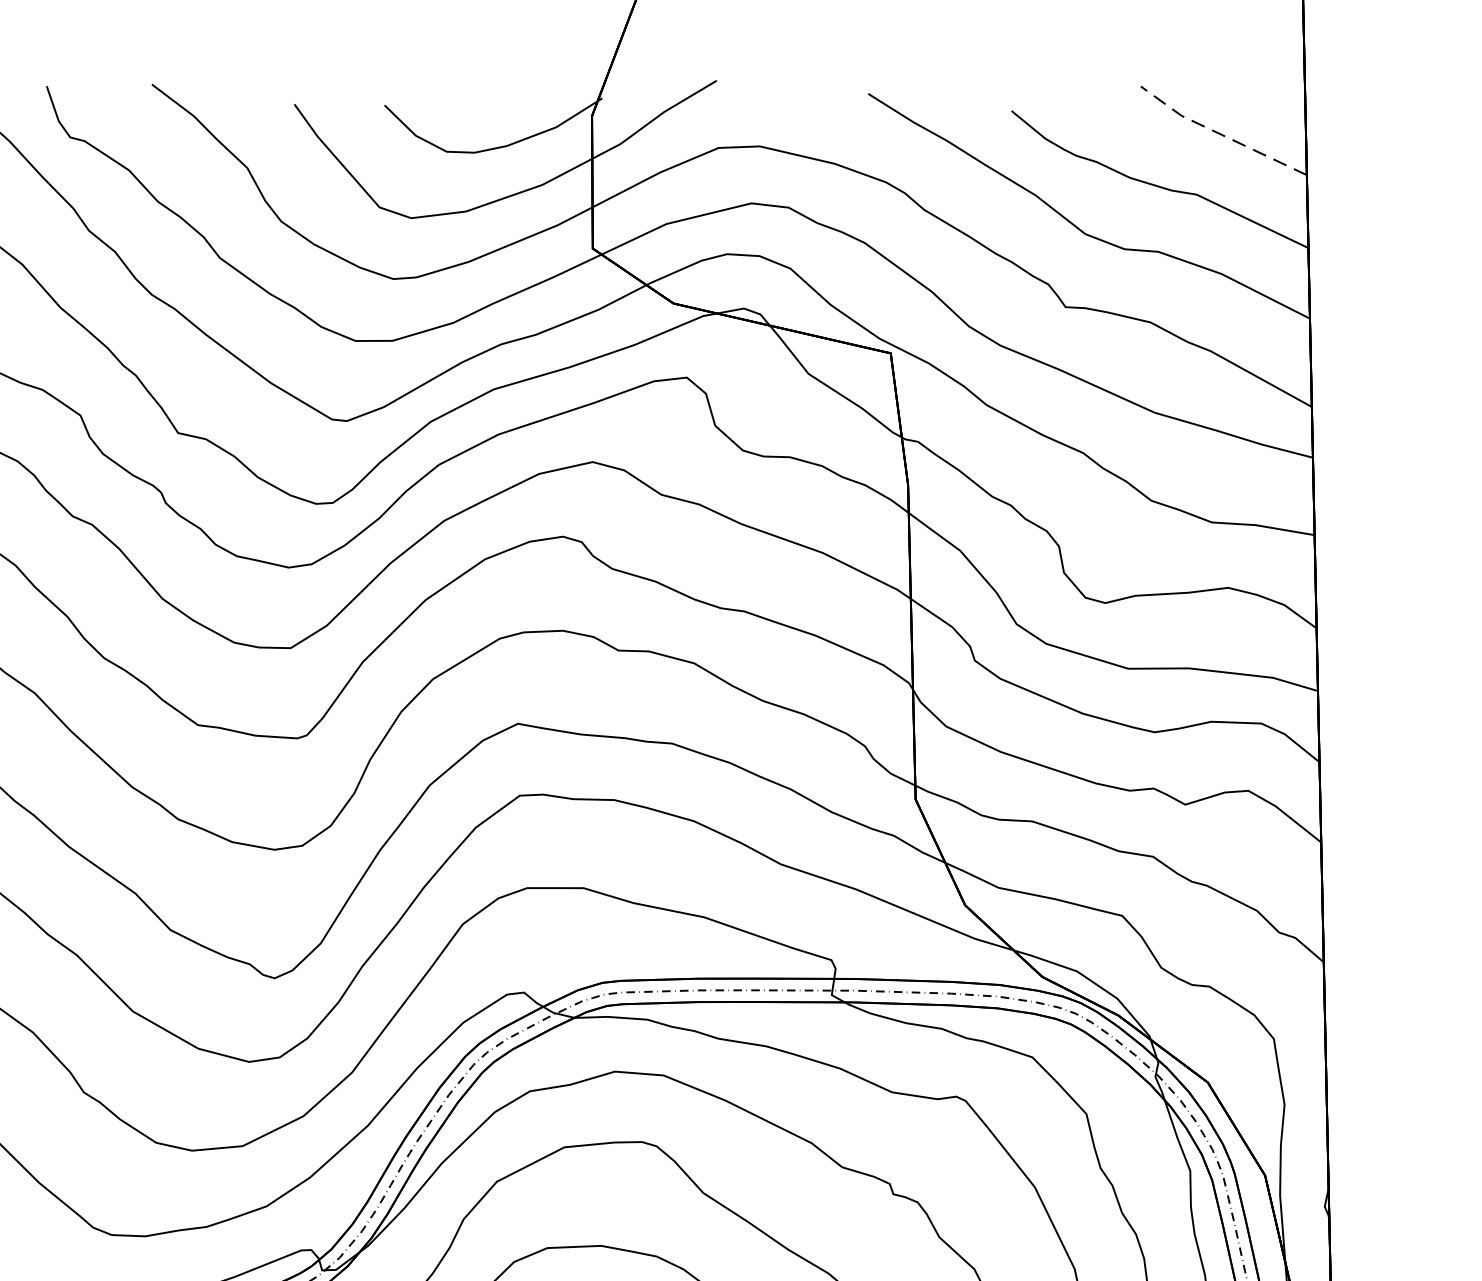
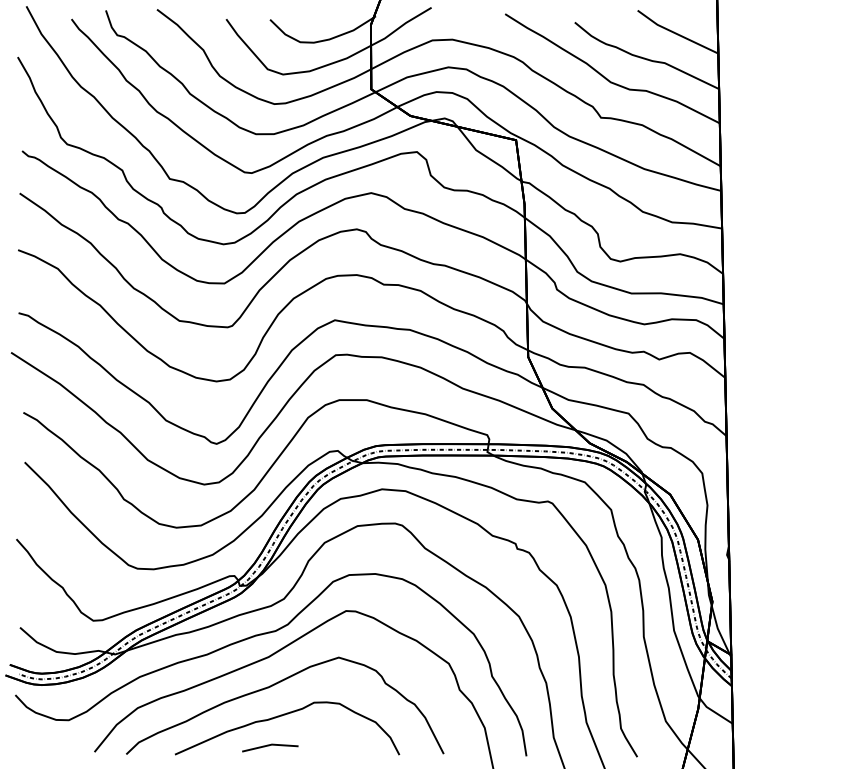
line: (1220, 133) -> (676, 33), dashed -> solid

